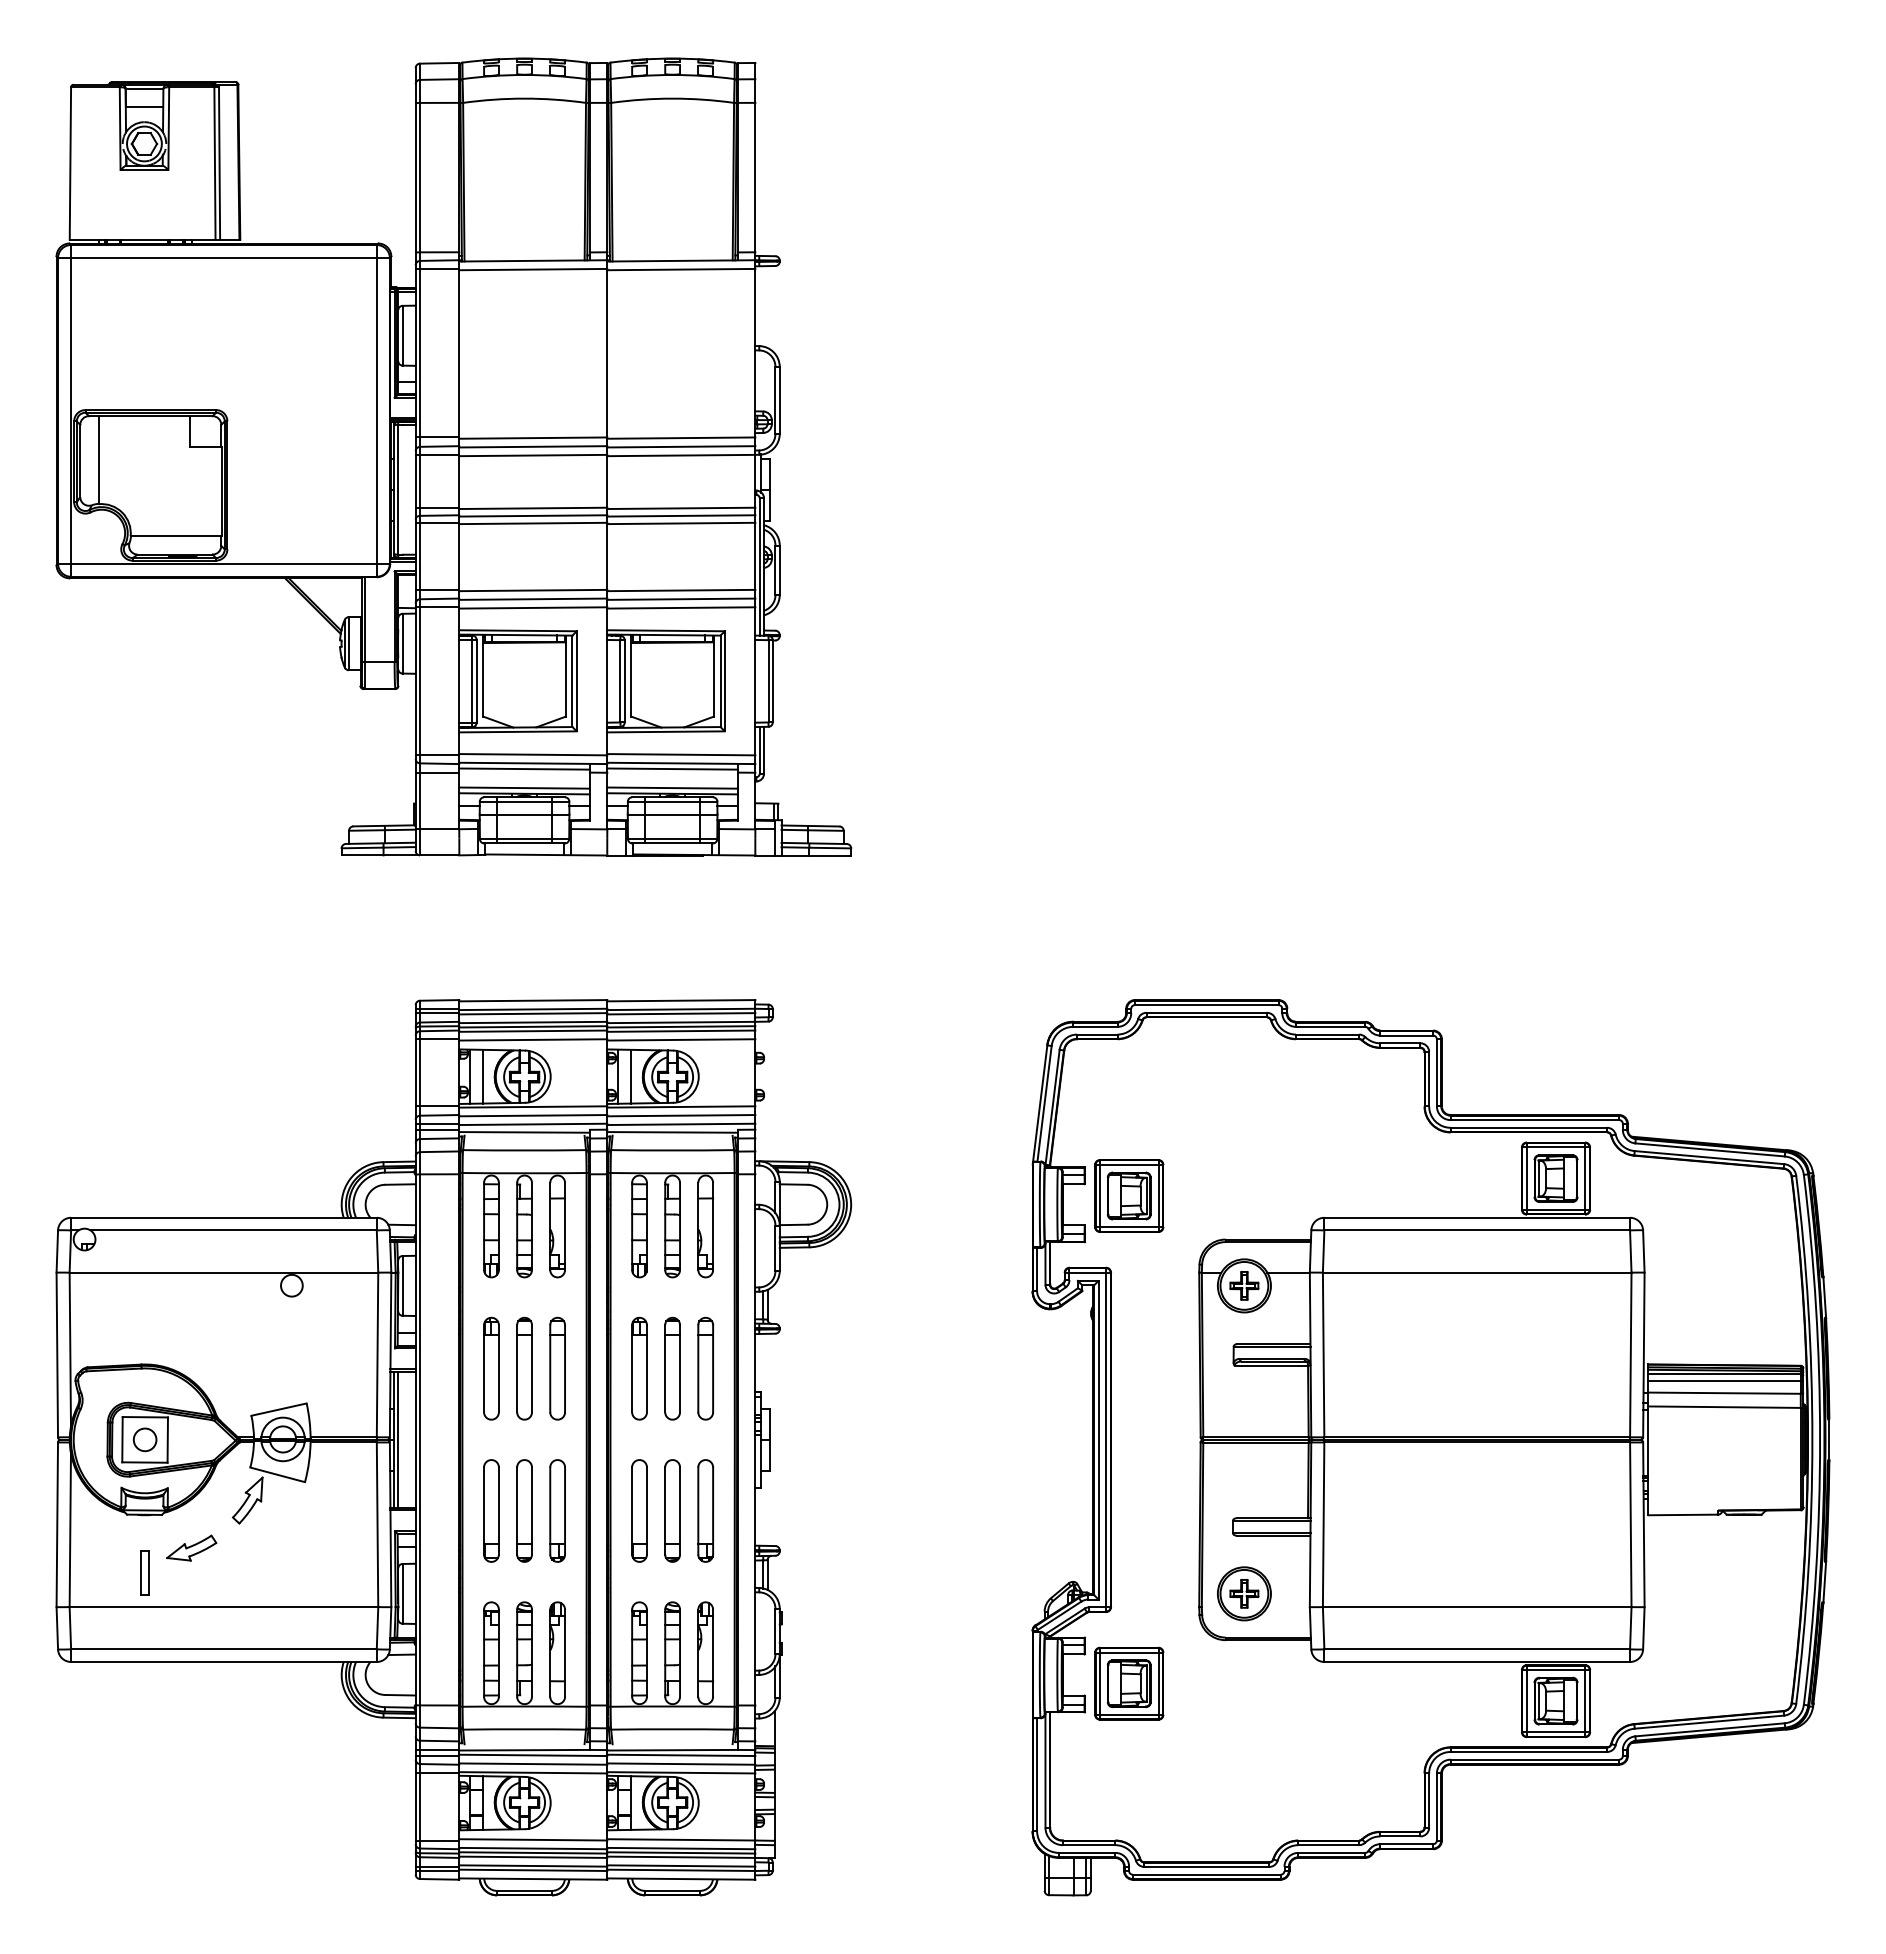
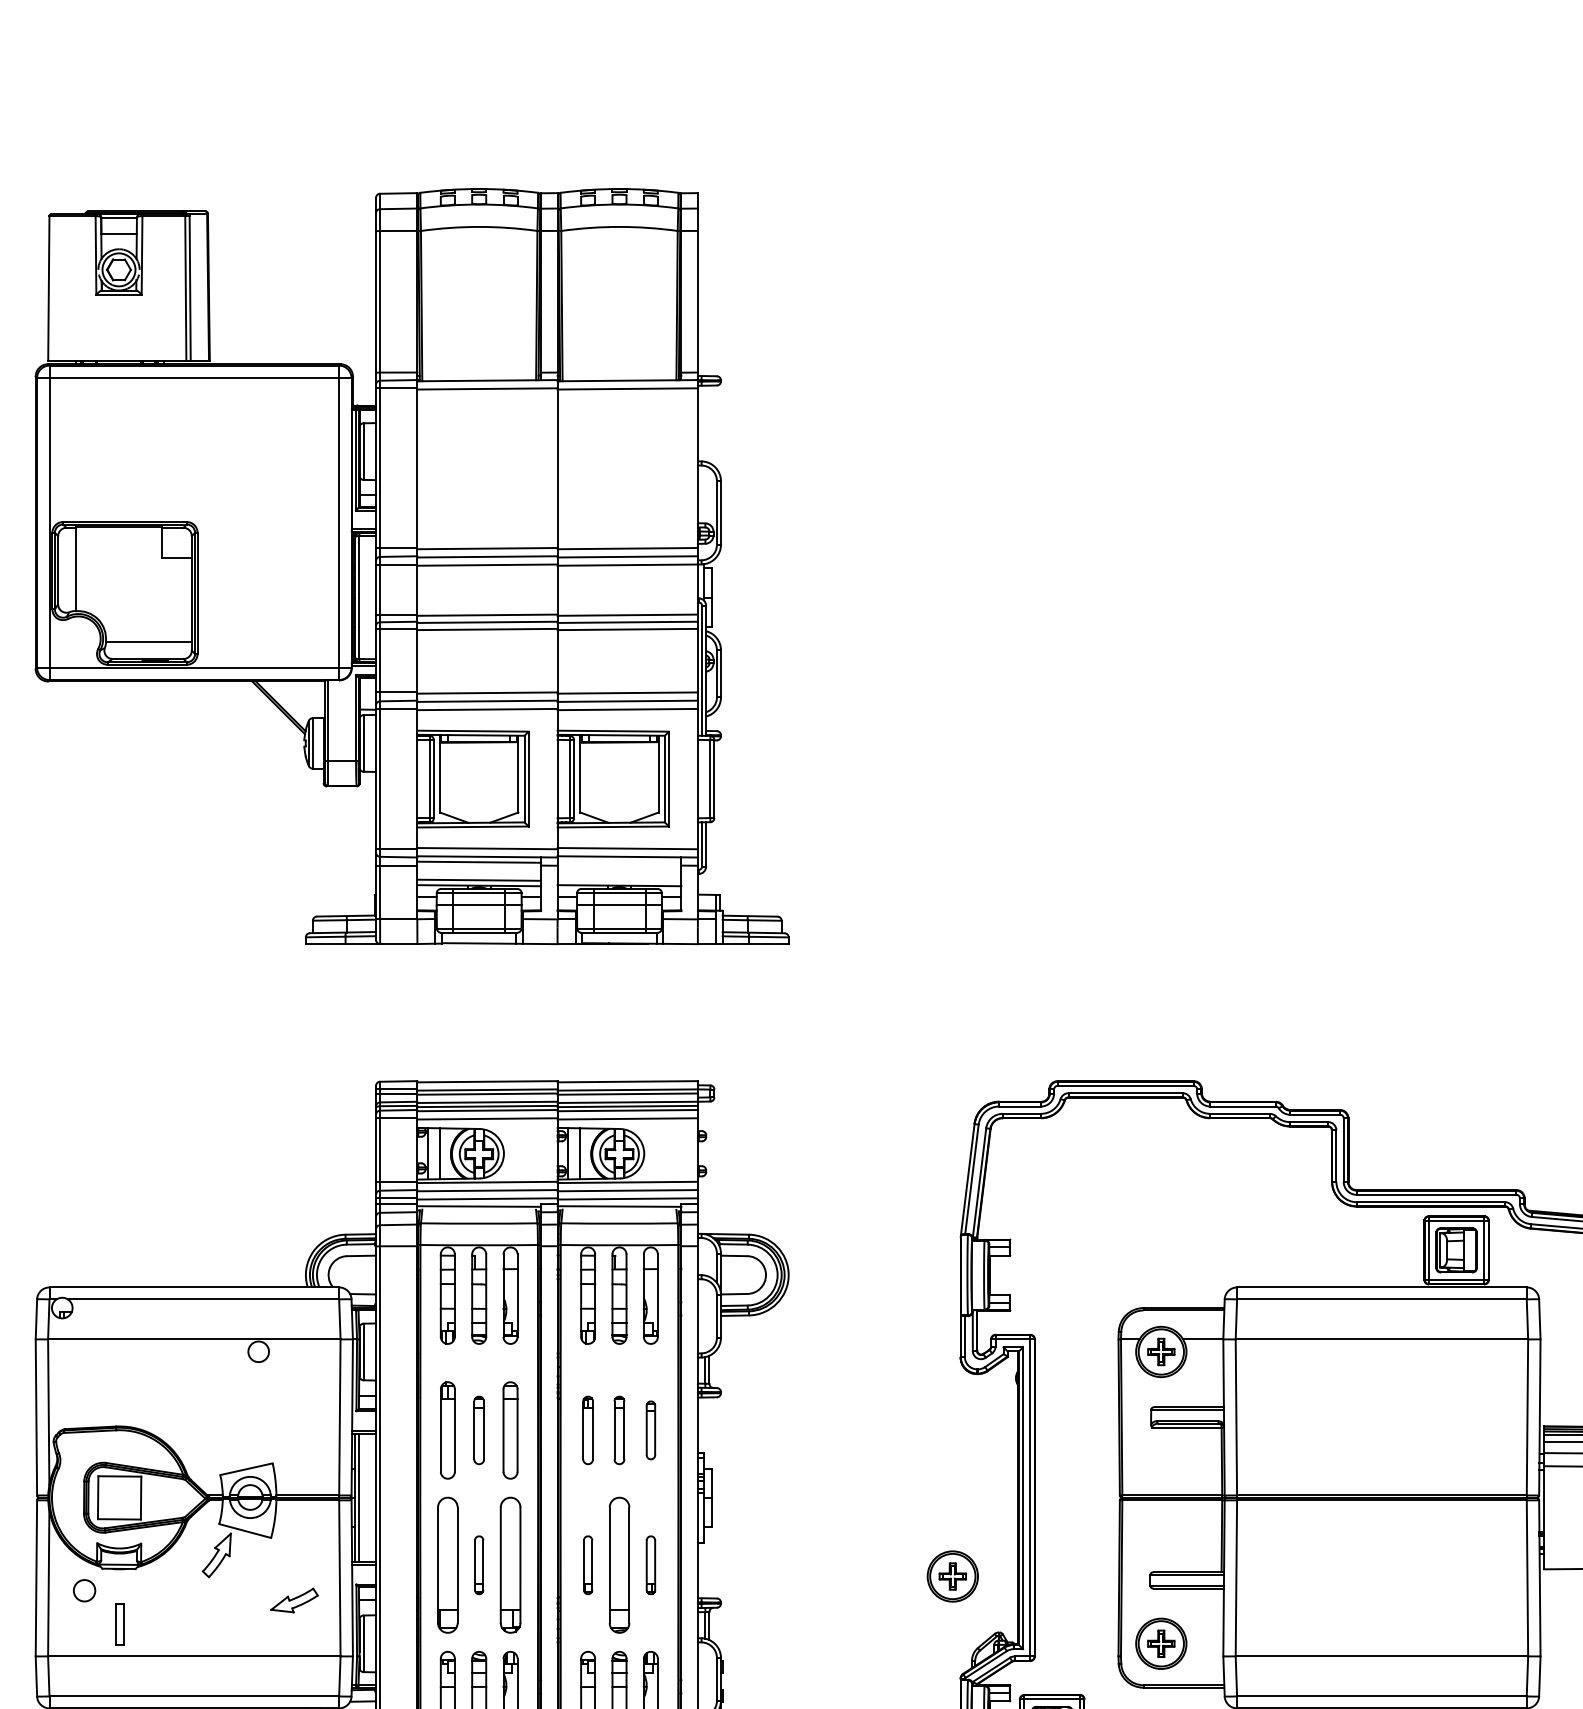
line: (672, 768) -> (619, 861), removed
line: (672, 787) -> (619, 879), removed
part: (1129, 1195) -> (1052, 1266), removed
part: (524, 1368) -> (479, 1430), size x0.7
part: (639, 1368) -> (588, 1430), size x0.7
part: (672, 1368) -> (619, 1430), size x0.7
part: (705, 1368) -> (650, 1430), size x0.6
circle: (144, 1439) -> (83, 1590), moved
part: (491, 1510) -> (447, 1564), size x1.4
part: (524, 1510) -> (479, 1564), size x0.6
part: (557, 1510) -> (510, 1564), size x1.4
part: (639, 1510) -> (588, 1564), size x0.6
part: (672, 1510) -> (619, 1564), size x1.4
part: (705, 1510) -> (650, 1564), size x0.6
part: (1024, 1522) -> (952, 1576), added
part: (191, 1547) -> (294, 1599), moved

